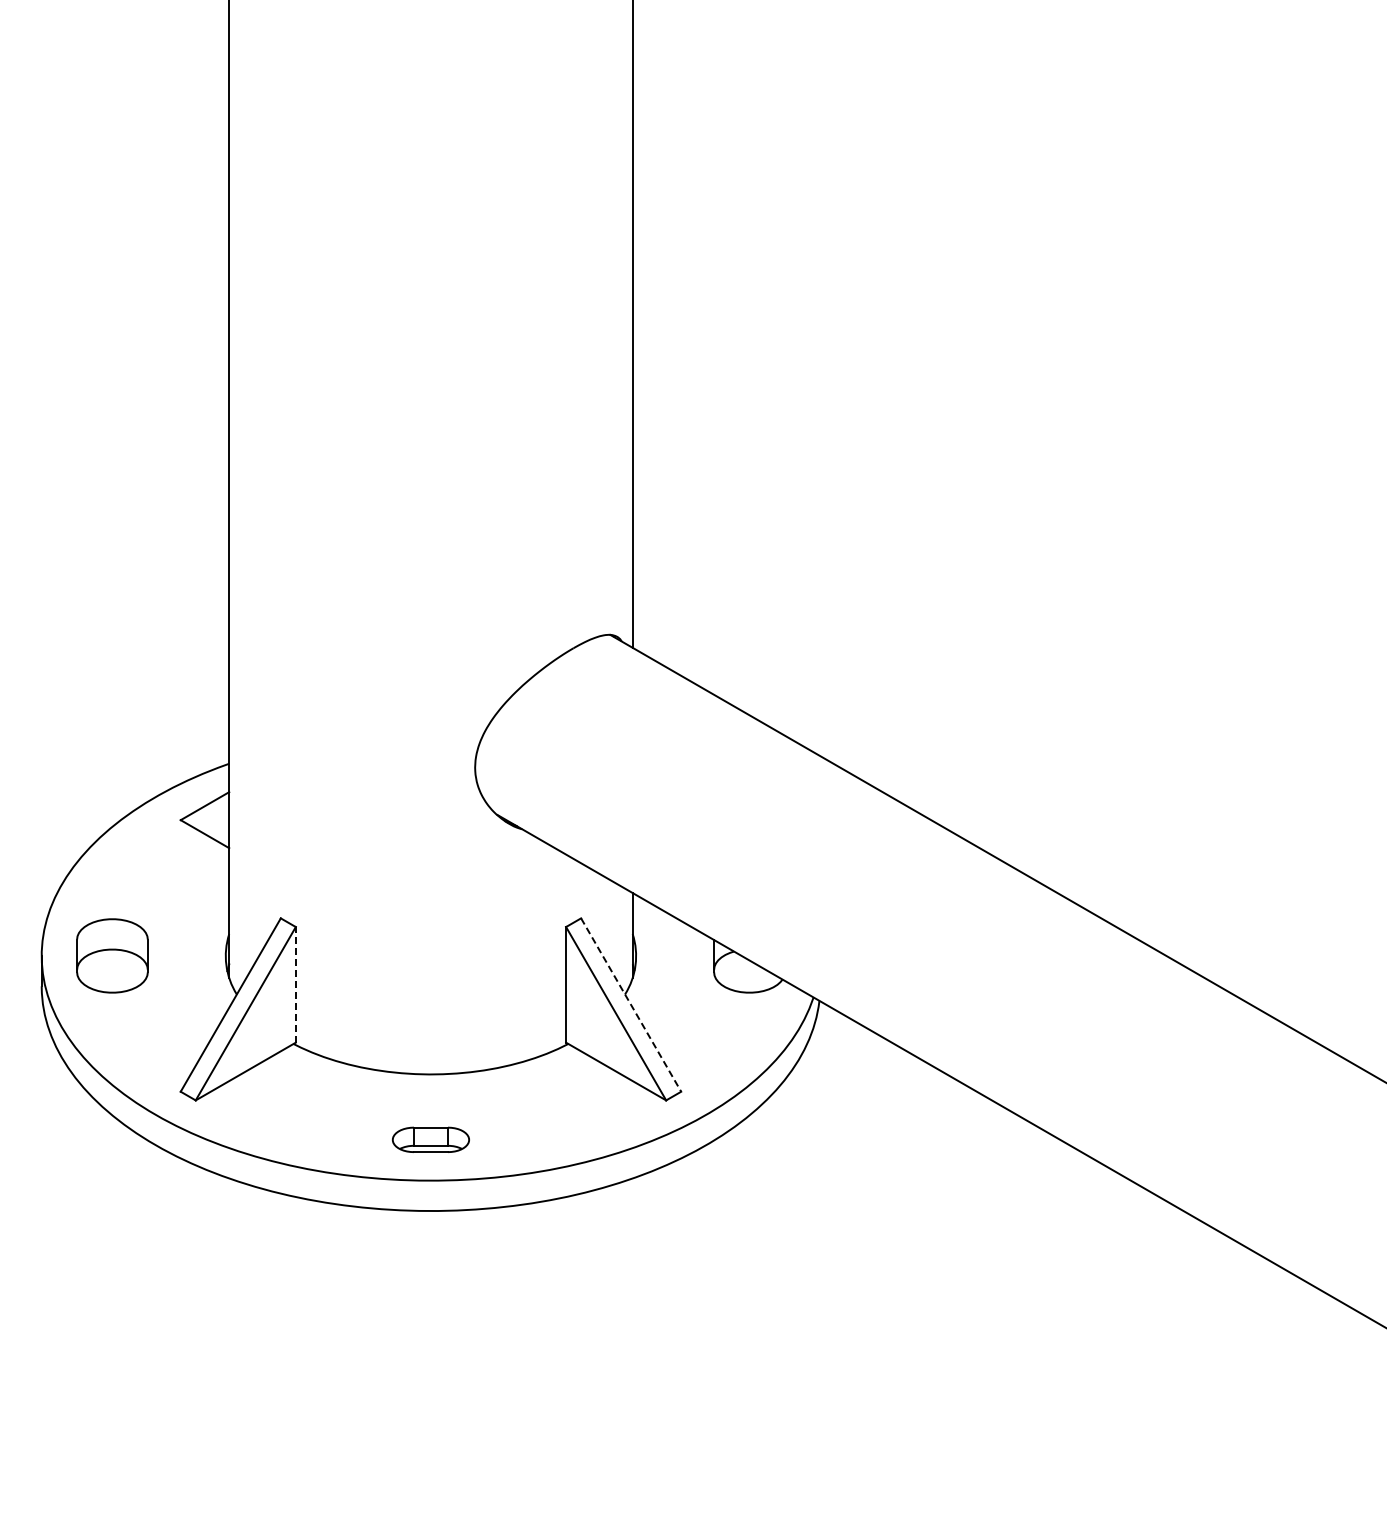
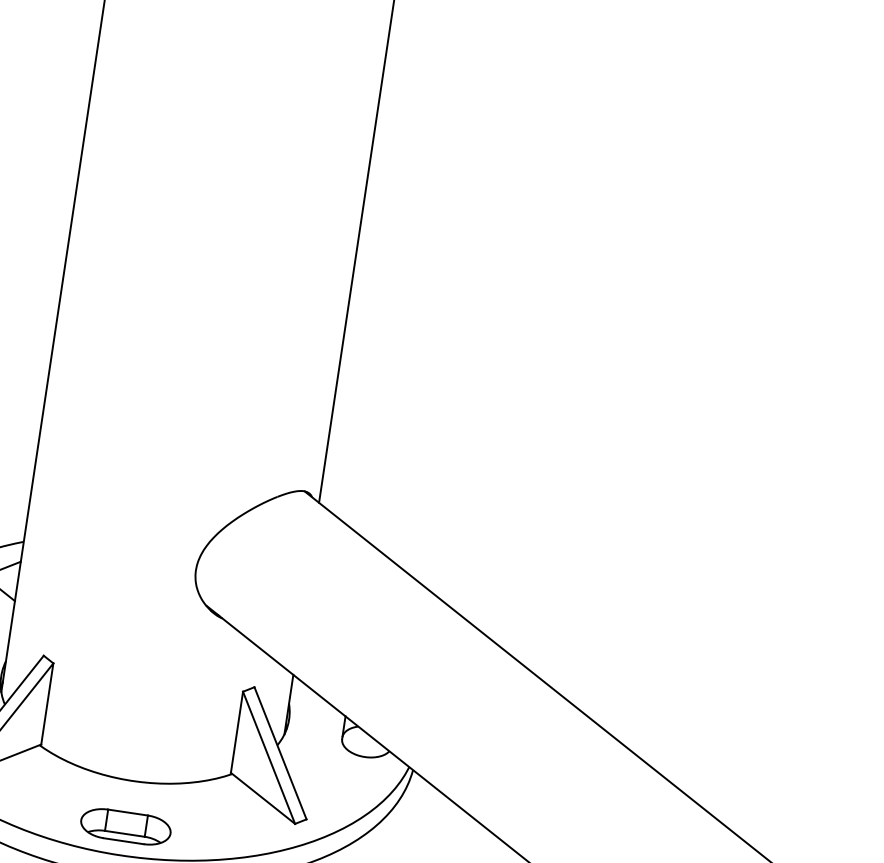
line: (295, 984) -> (47, 703), dashed -> solid
line: (631, 1005) -> (280, 753), dashed -> solid
part: (430, 1139) -> (125, 826), size x1.67

